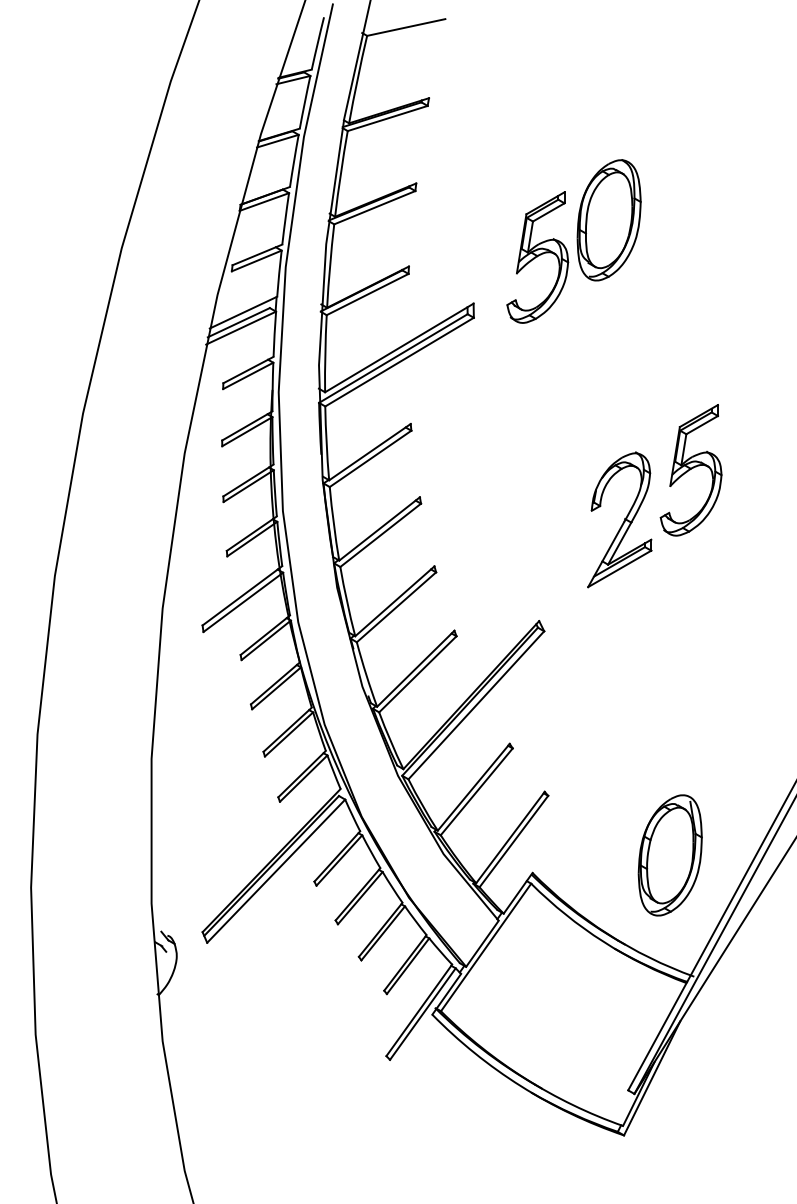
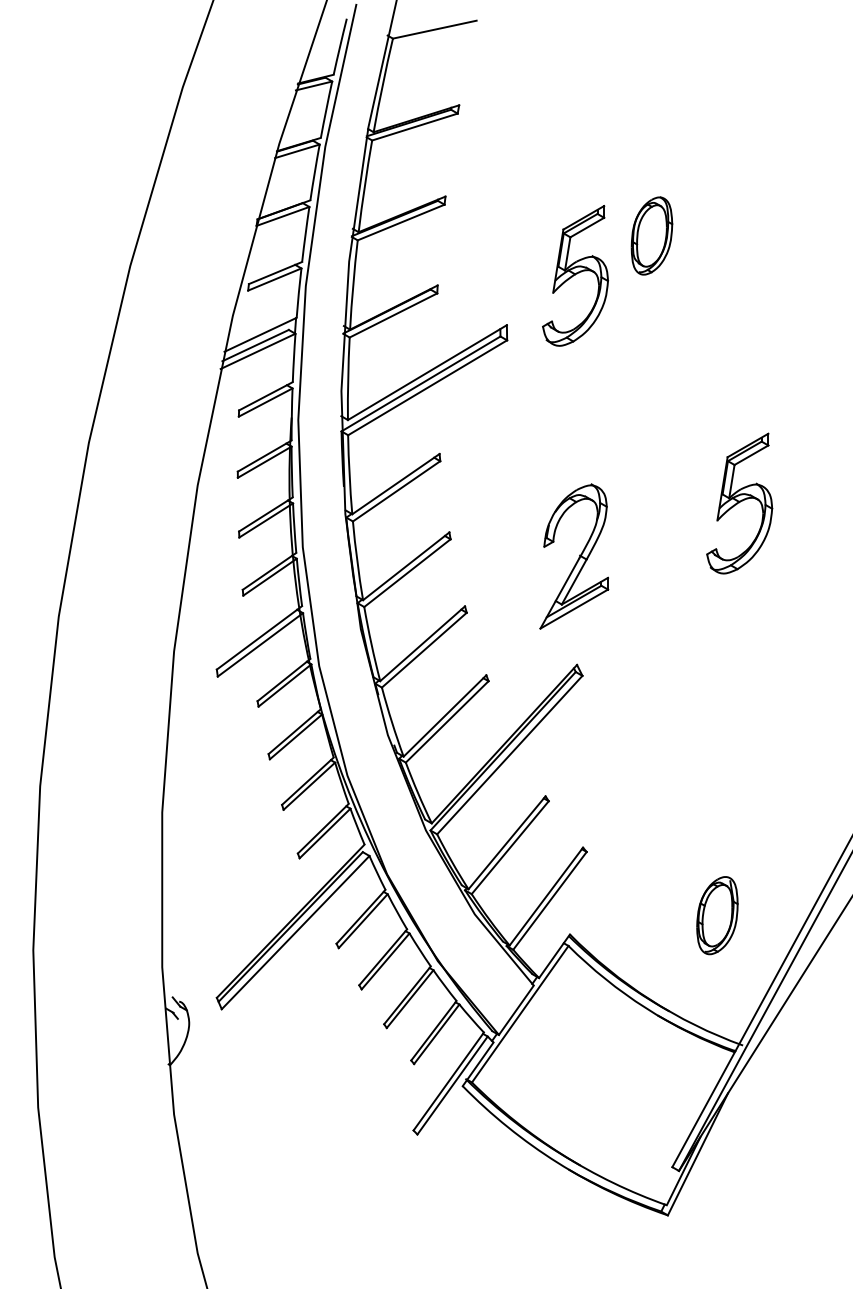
part: (608, 219) -> (651, 235), size x0.6
part: (619, 519) -> (574, 556), moved
part: (670, 855) -> (717, 915), size x0.6

